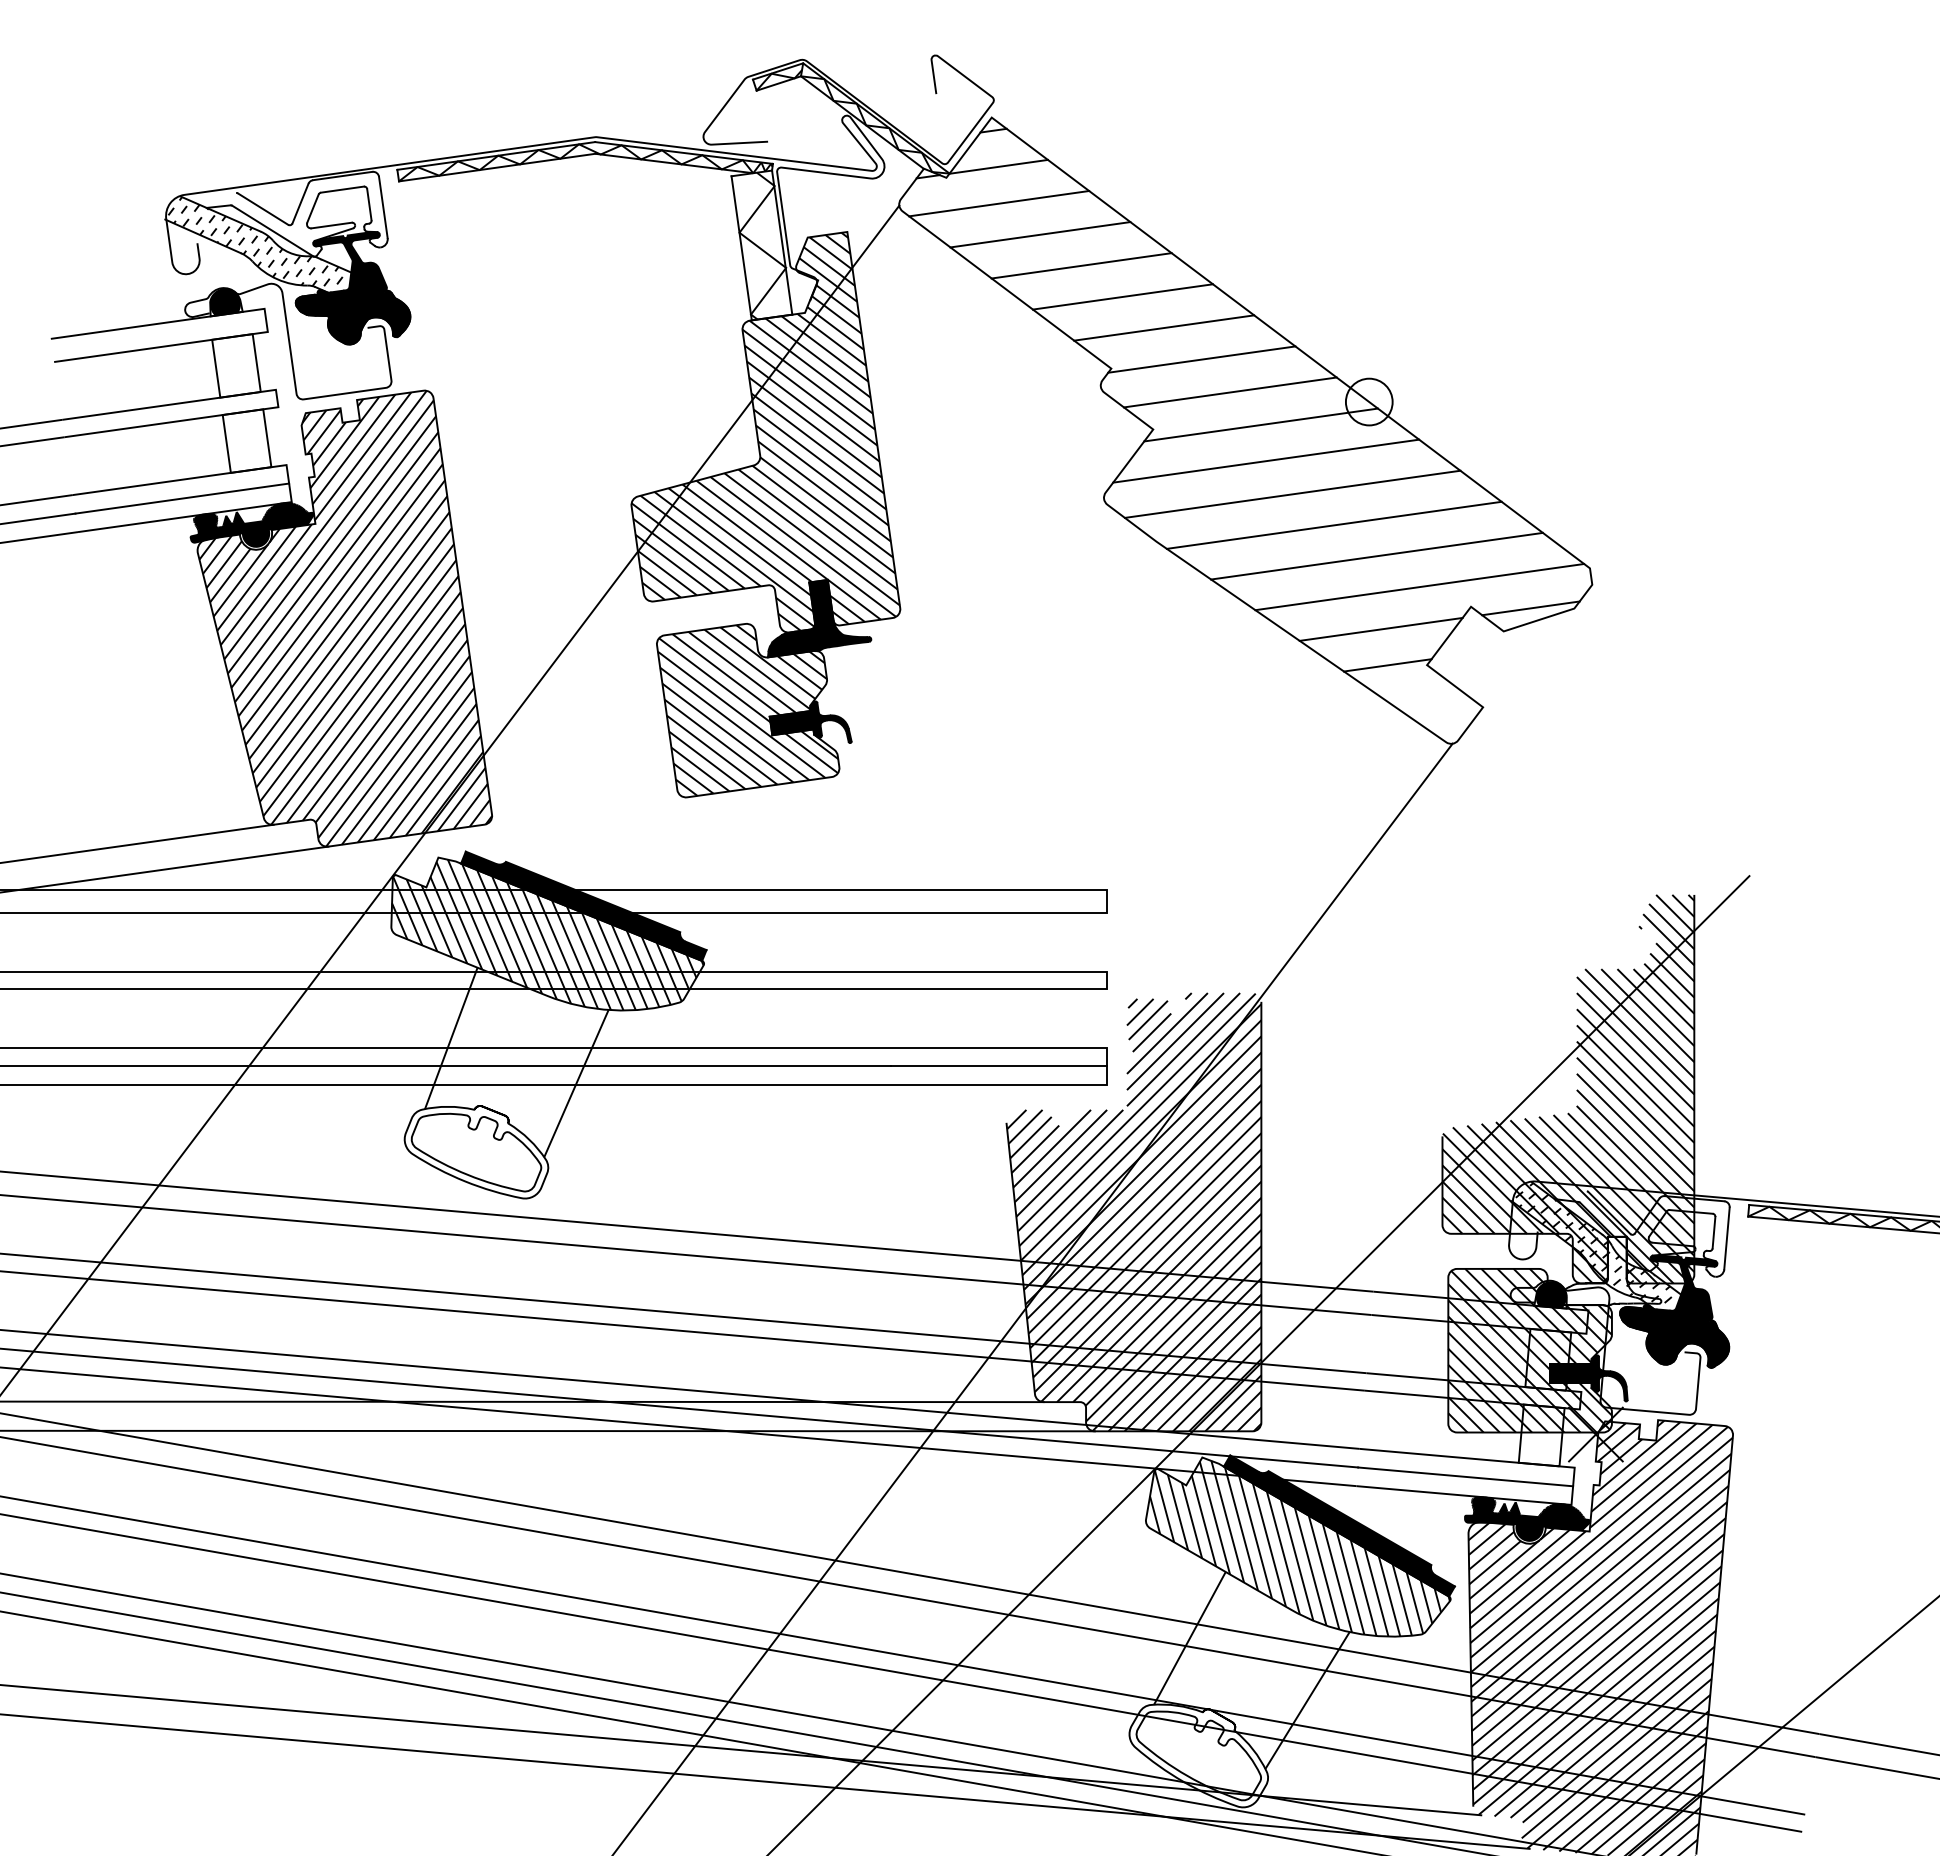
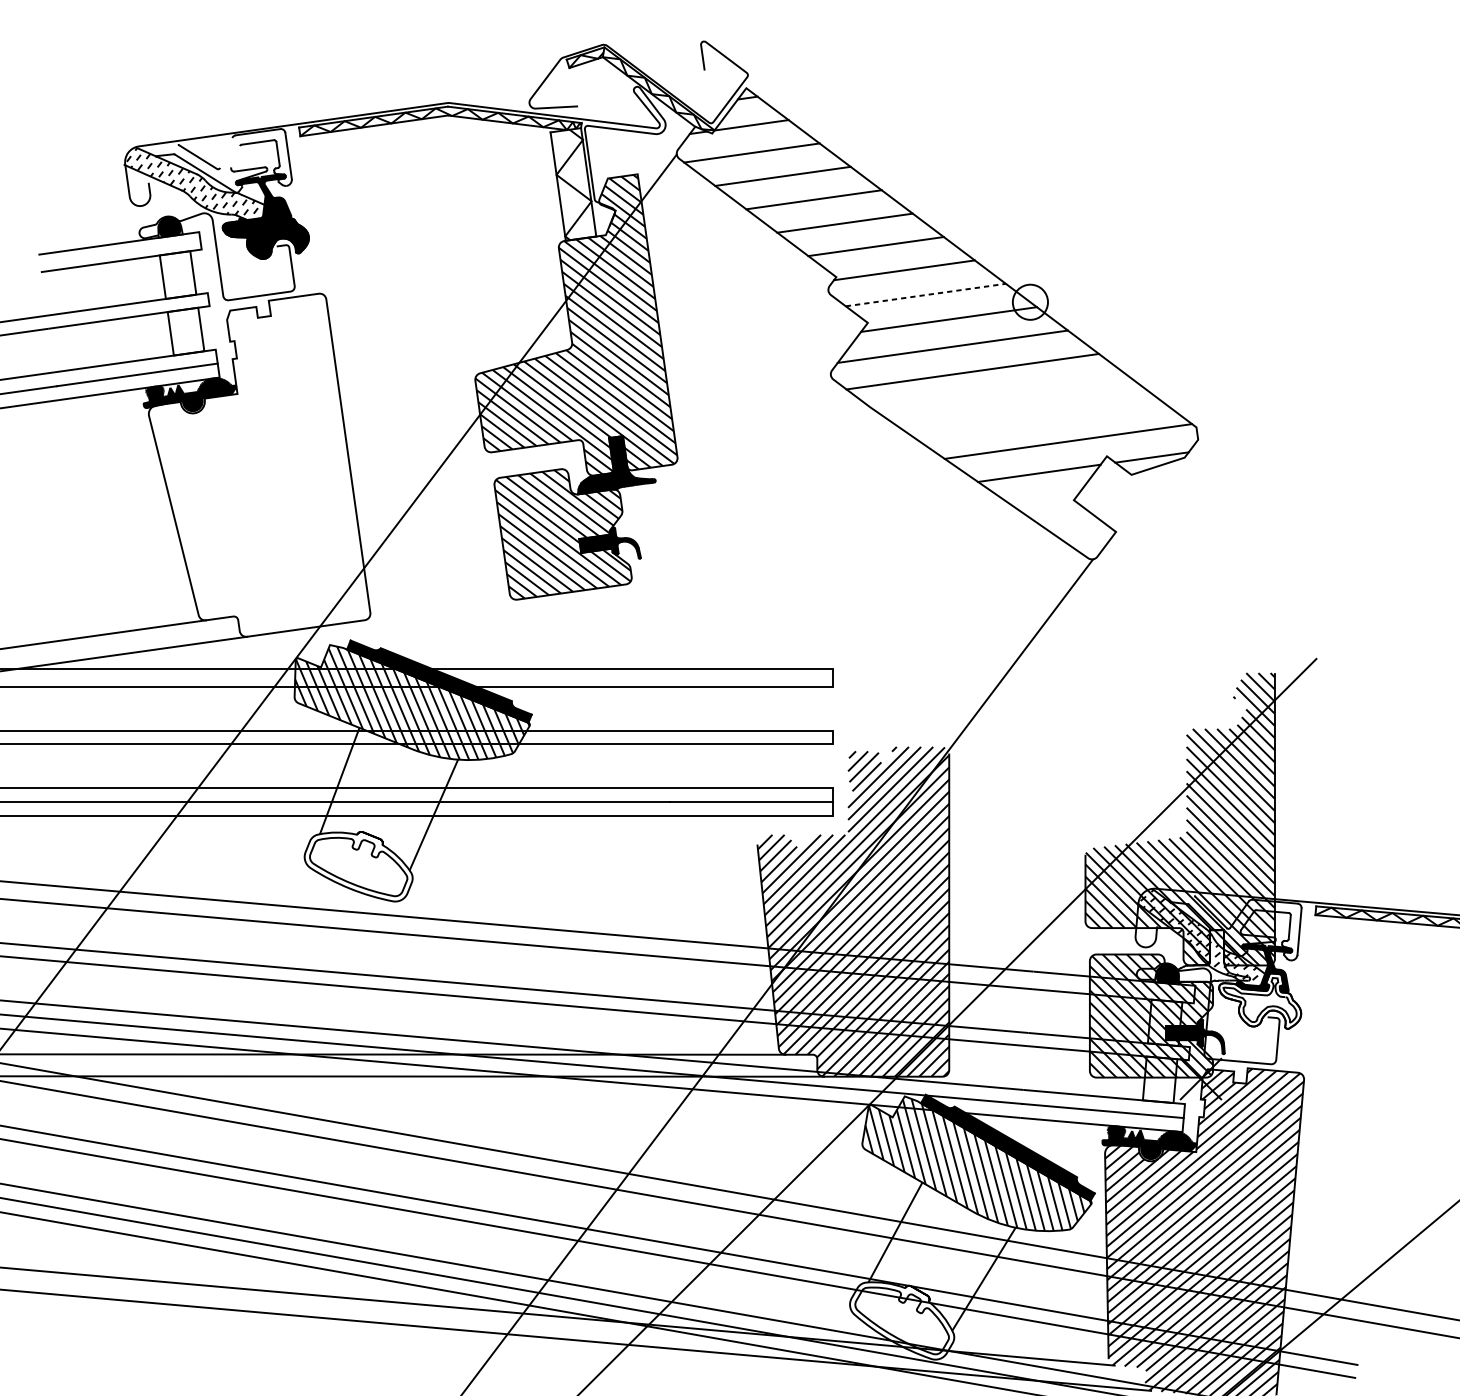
line: (300, 203) -> (226, 152), removed
line: (312, 208) -> (235, 156), removed
line: (1230, 392) -> (926, 295), solid -> dashed
line: (1333, 524) -> (1003, 394), removed
line: (1376, 555) -> (1035, 417), removed
hatch: (345, 618) -> (260, 465), removed
line: (1387, 665) -> (1044, 500), removed
fill: (1674, 1330) -> (1260, 1000), removed

